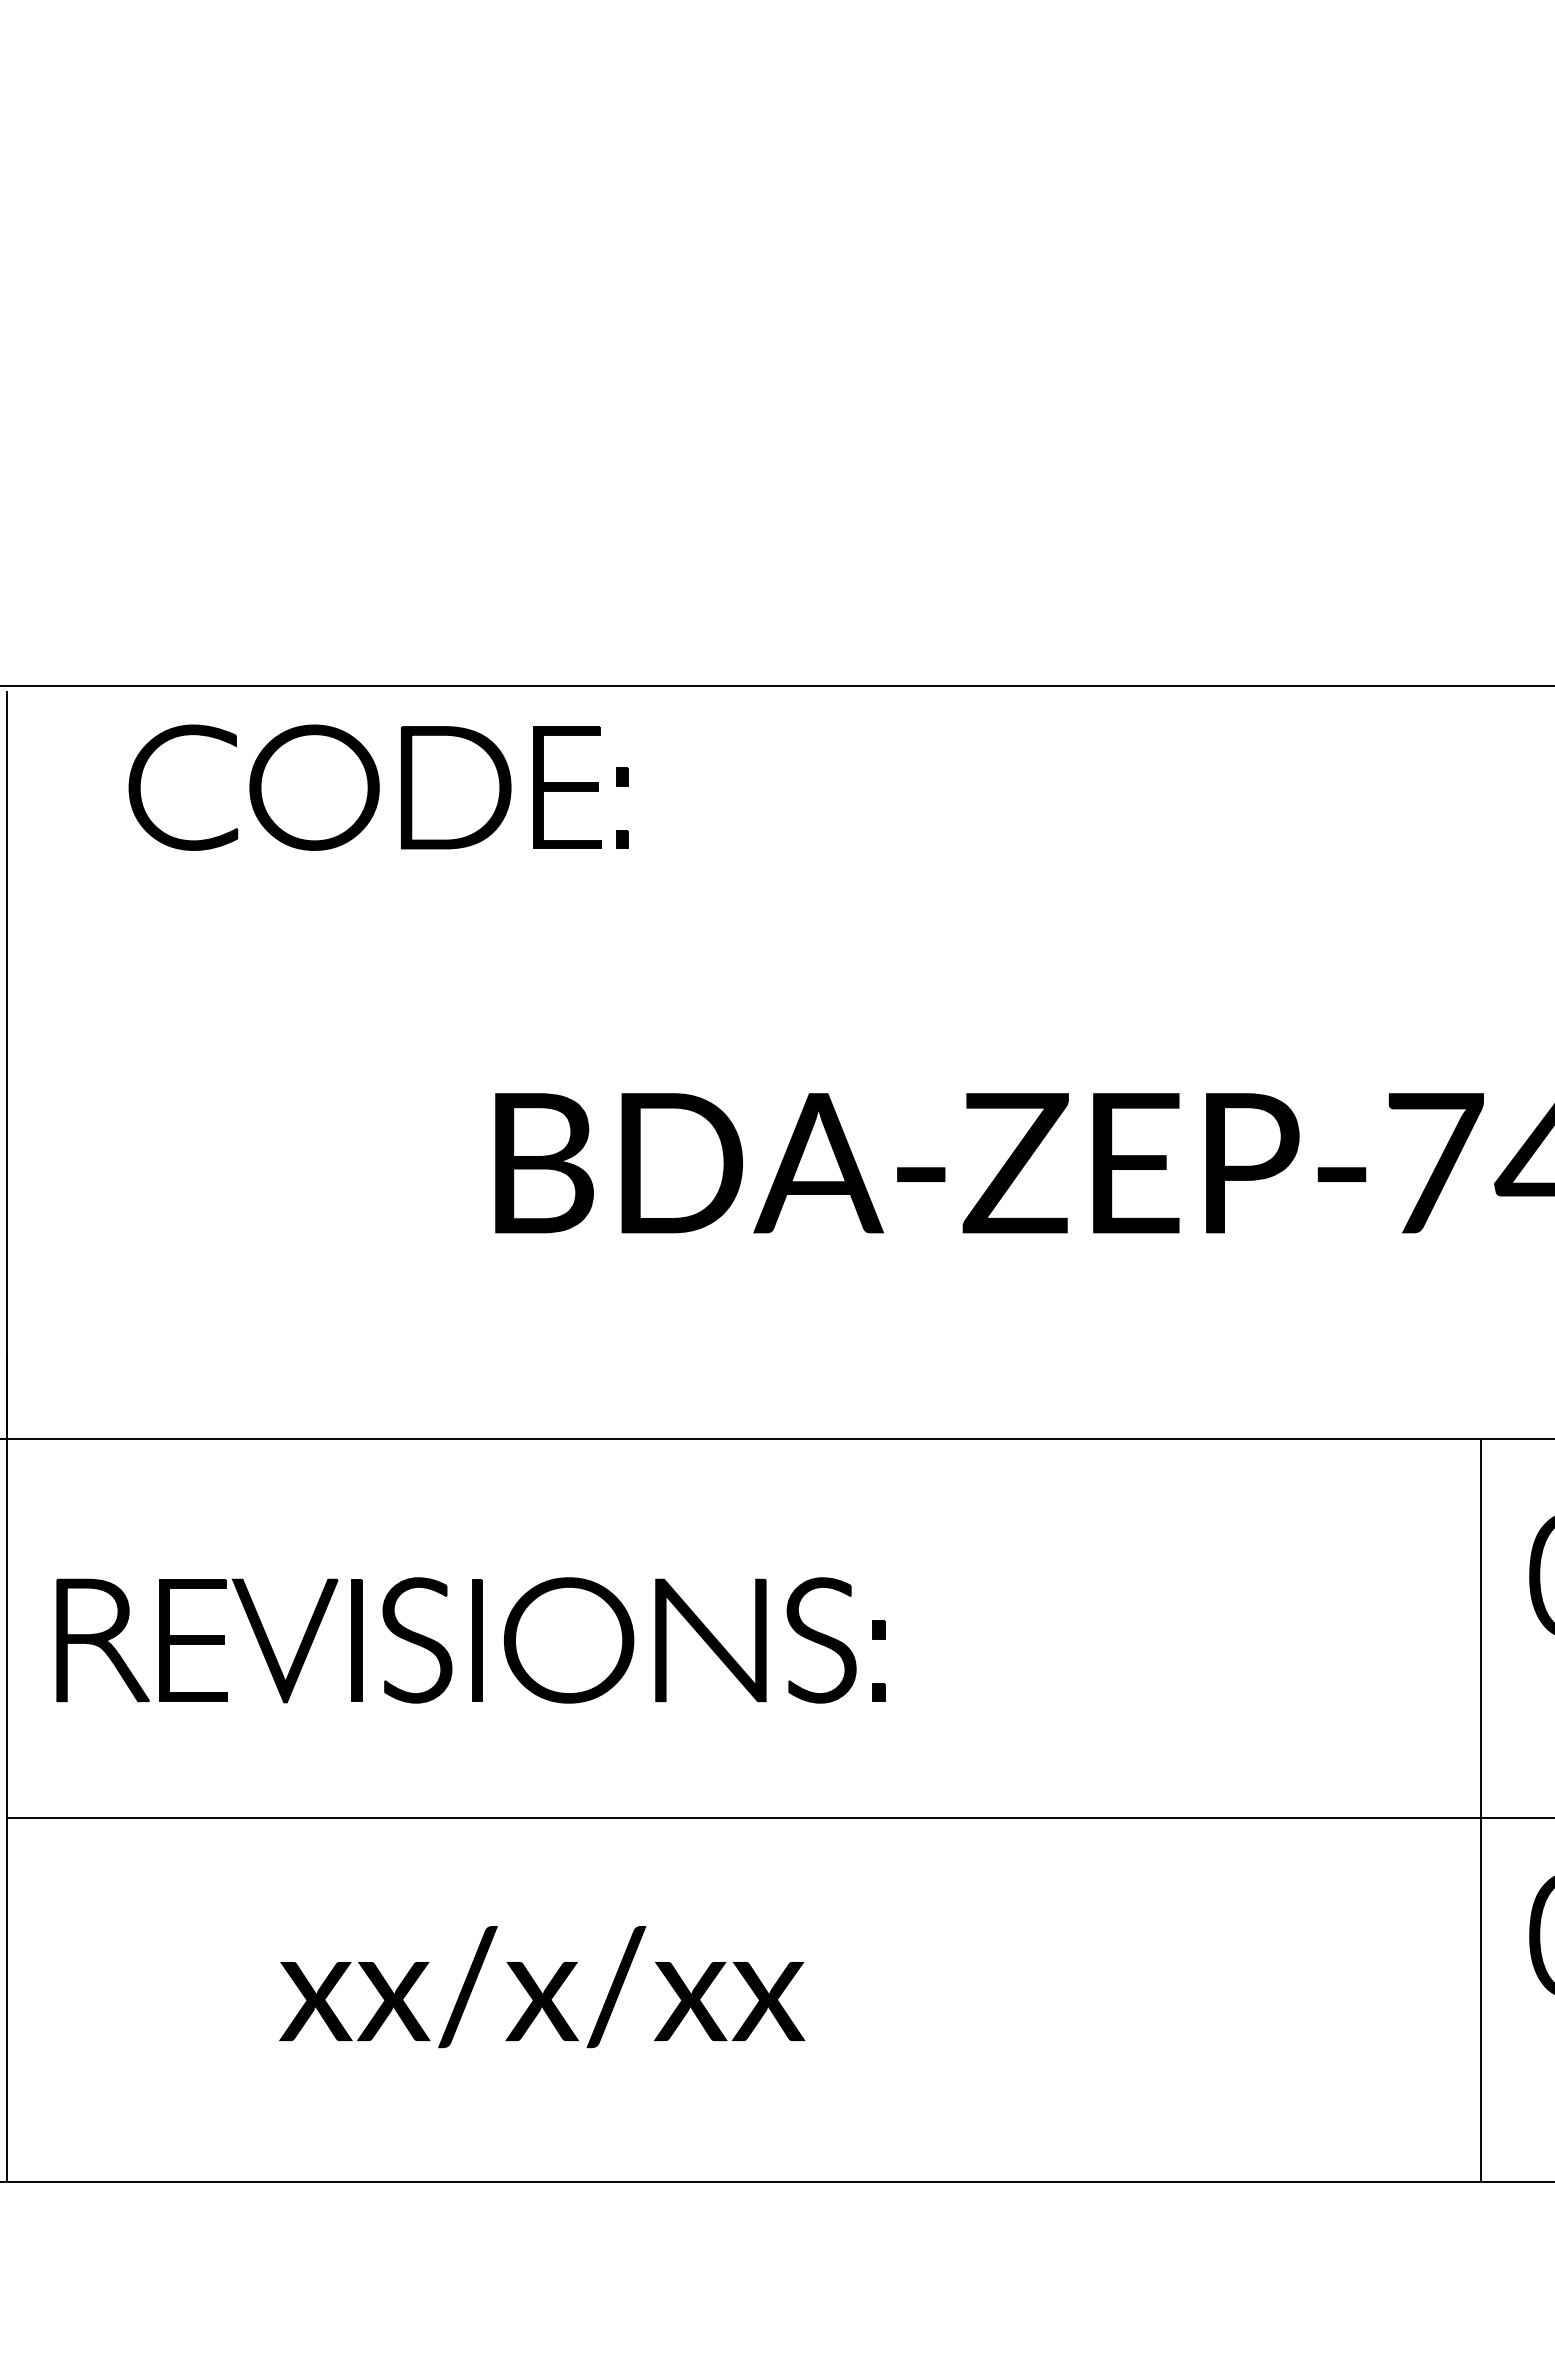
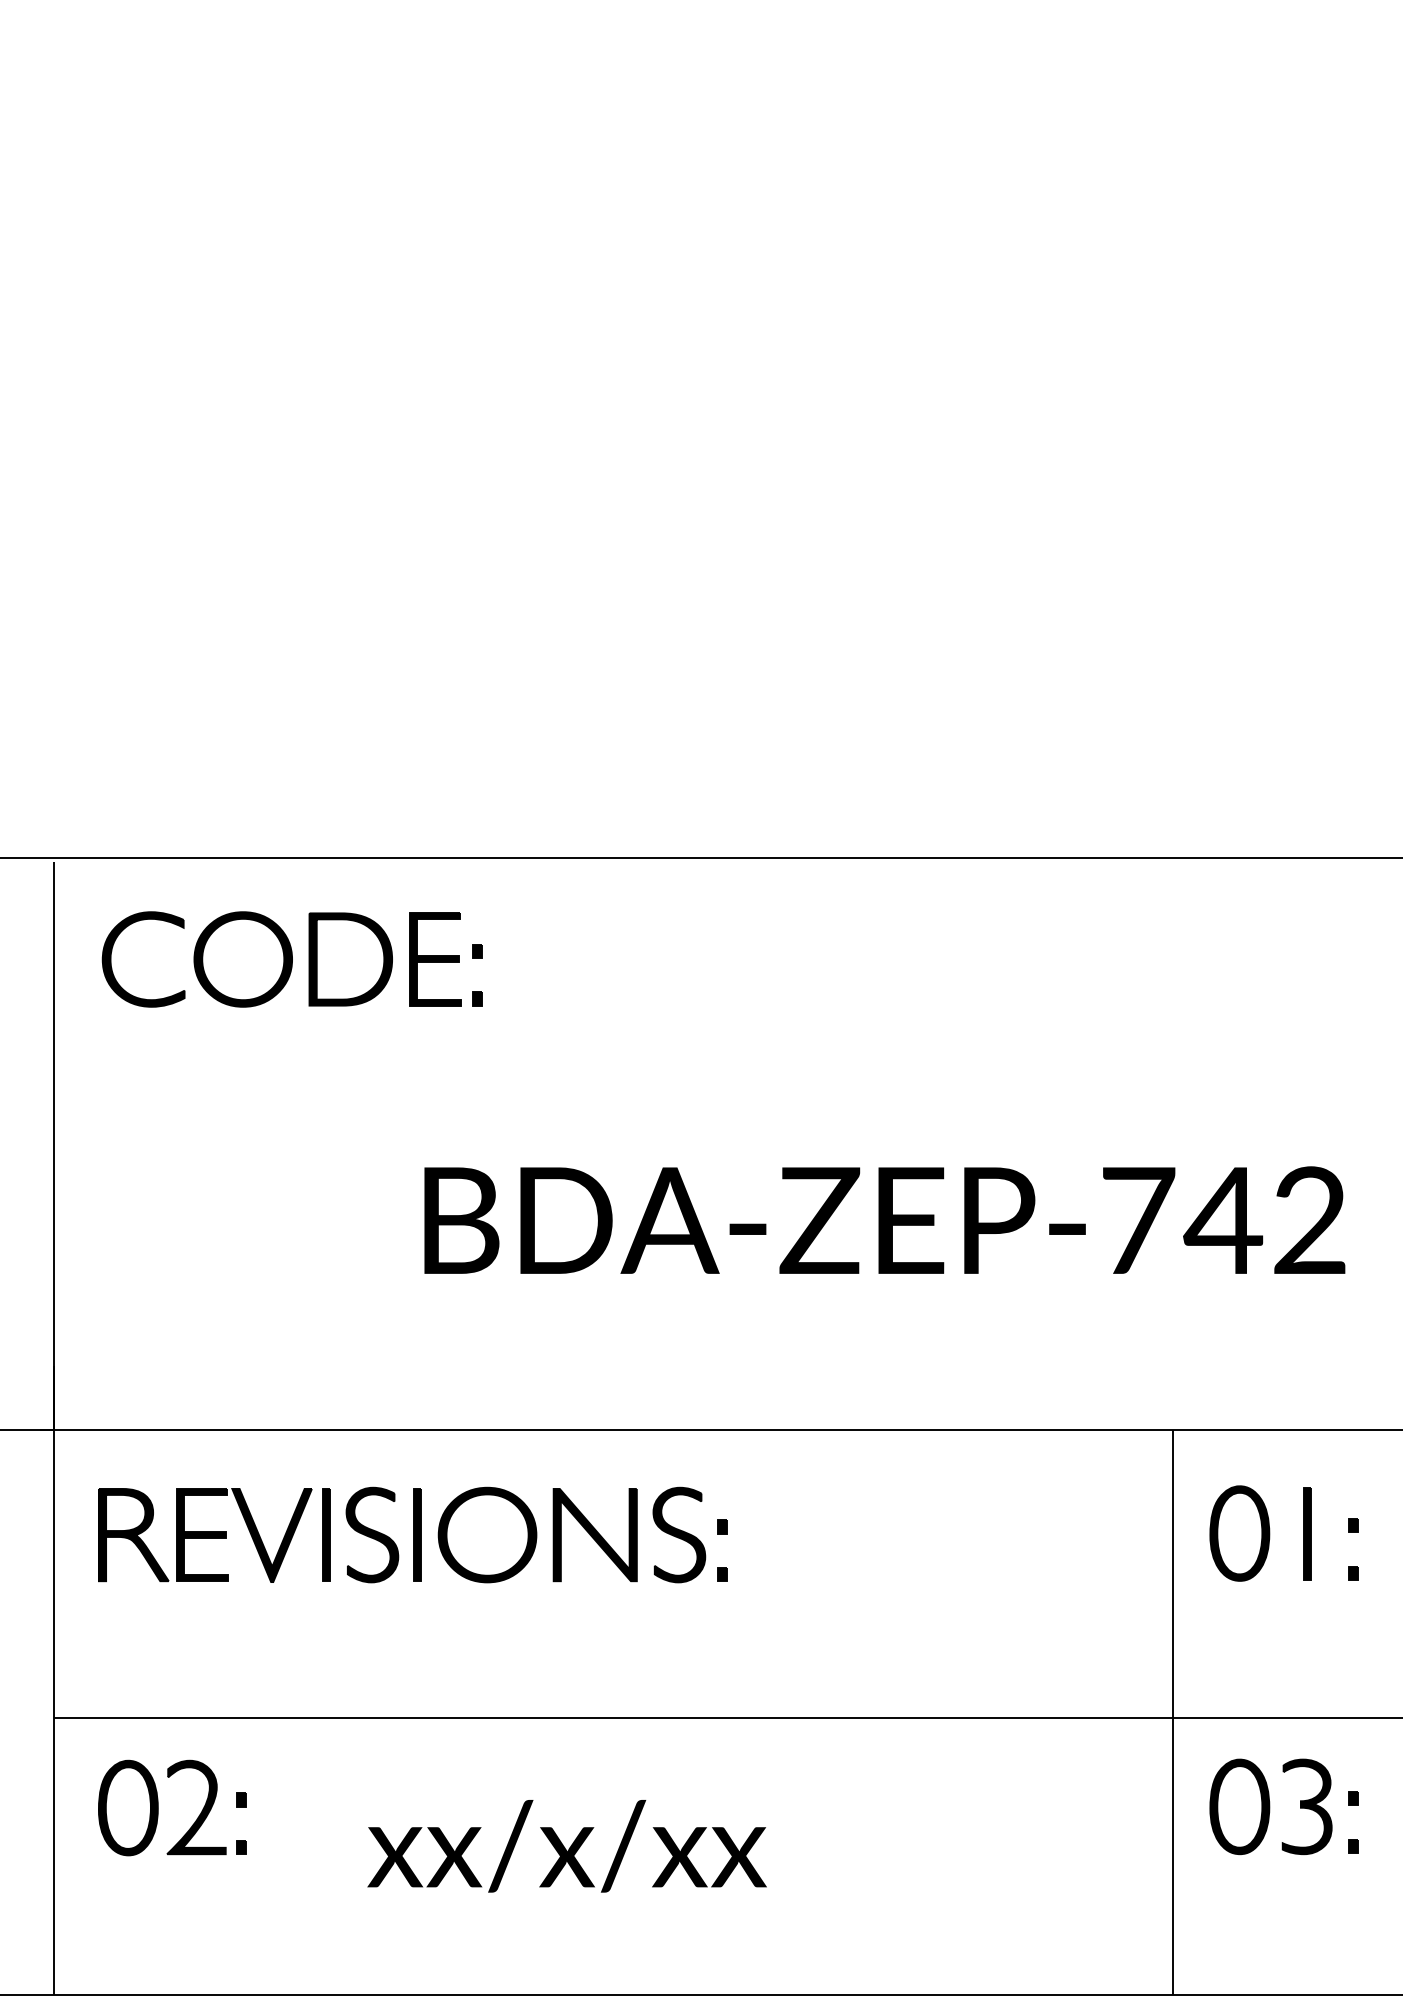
part: (378, 787) -> (291, 959), moved
part: (470, 1639) -> (412, 1534), moved
part: (145, 1935) -> (158, 1807), added
text: (541, 1987) -> (566, 1846), moved

